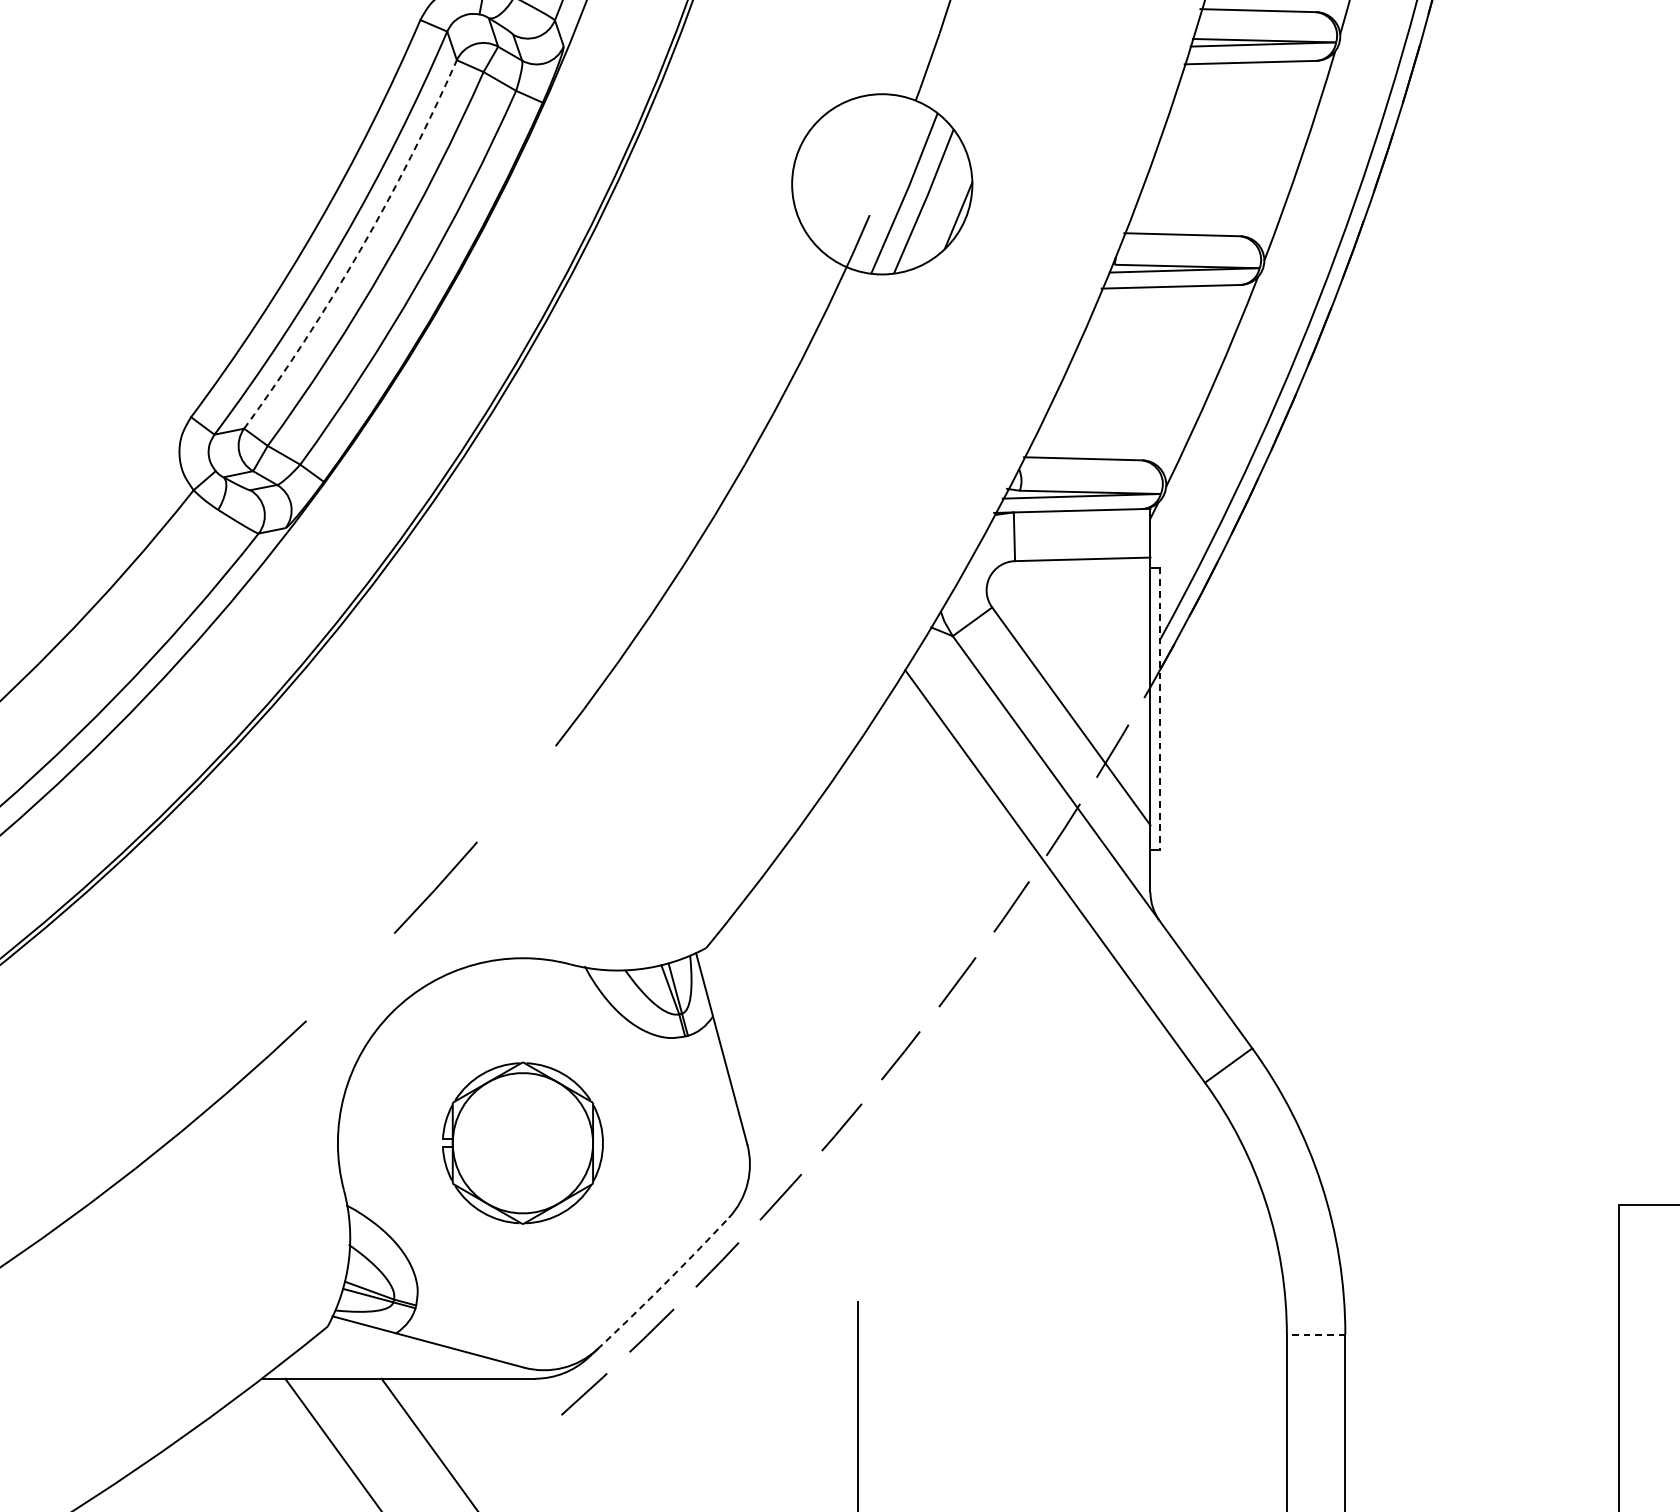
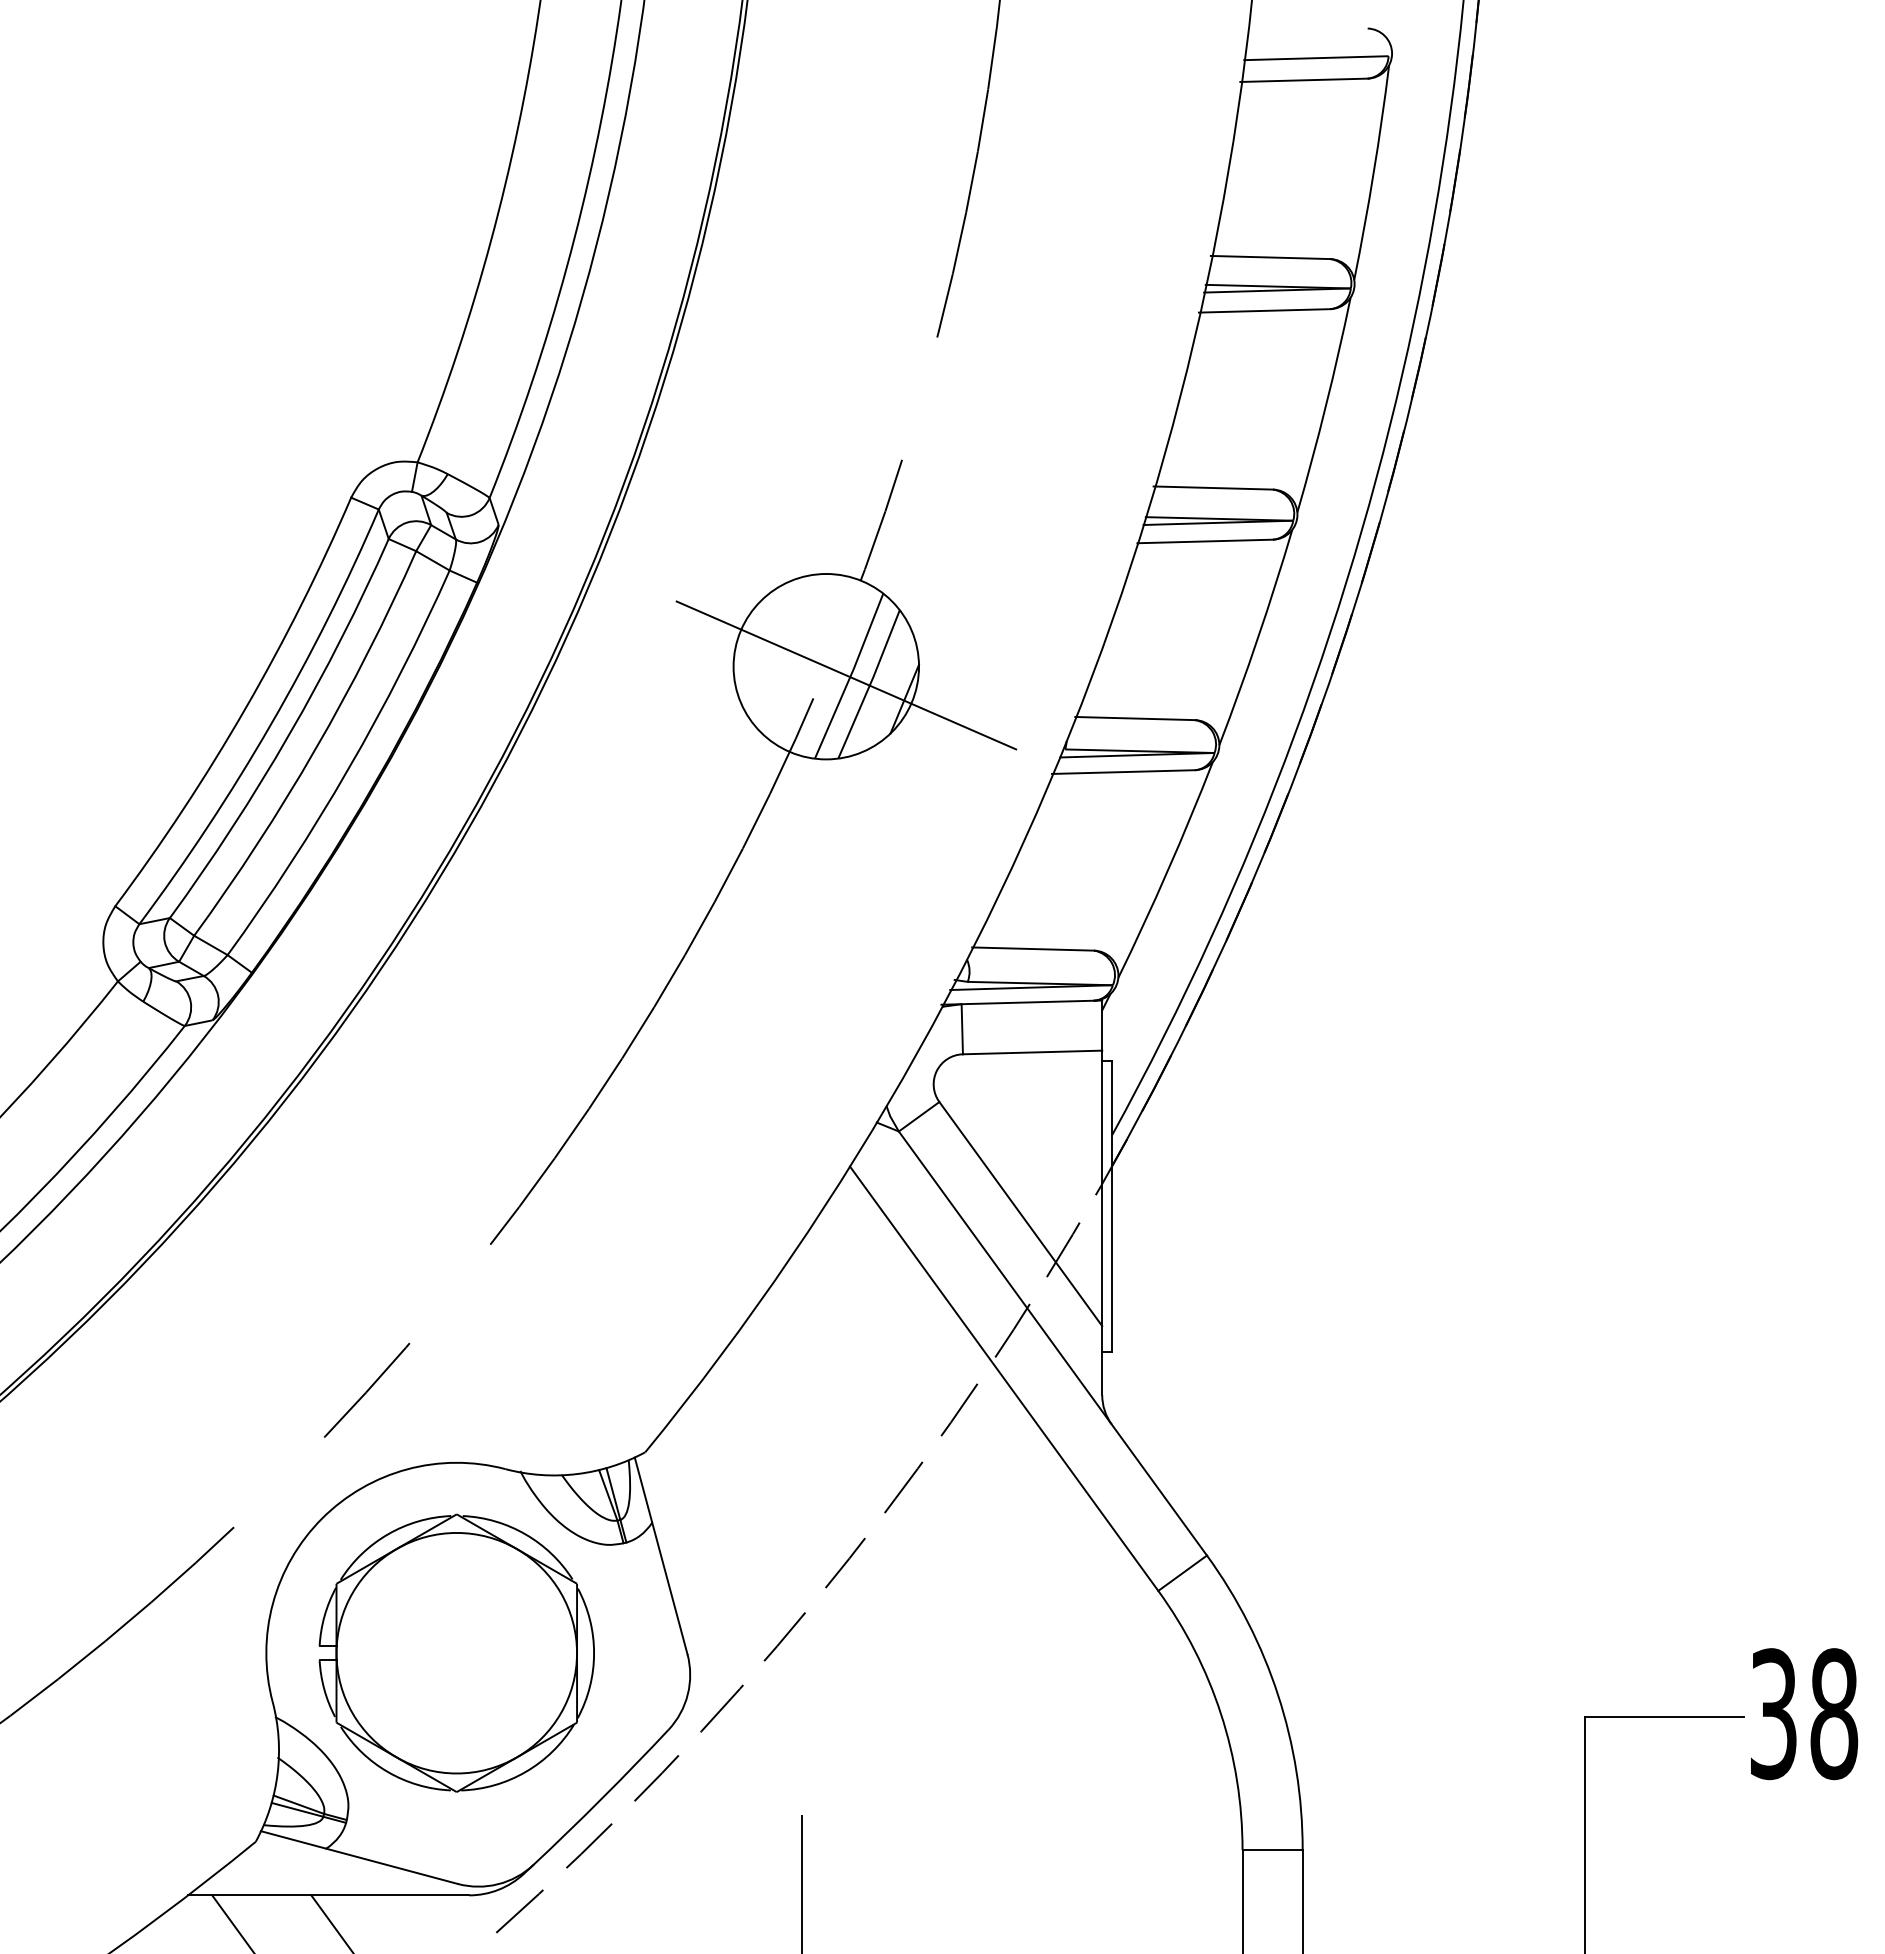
line: (901, 192) -> (846, 675), added
arc: (360, 250) -> (289, 734), dashed -> solid
line: (1160, 709) -> (1112, 1206), dashed -> solid
part: (522, 1142) -> (456, 1652), size x1.67
arc: (664, 1284) -> (602, 1798), dashed -> solid
line: (1315, 1335) -> (1272, 1850), dashed -> solid

